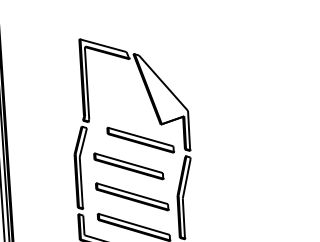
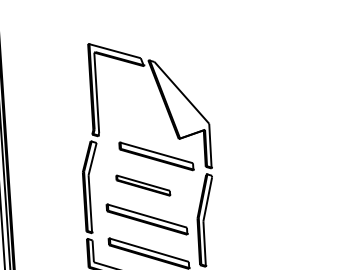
part: (128, 166) -> (142, 185), size x0.7

